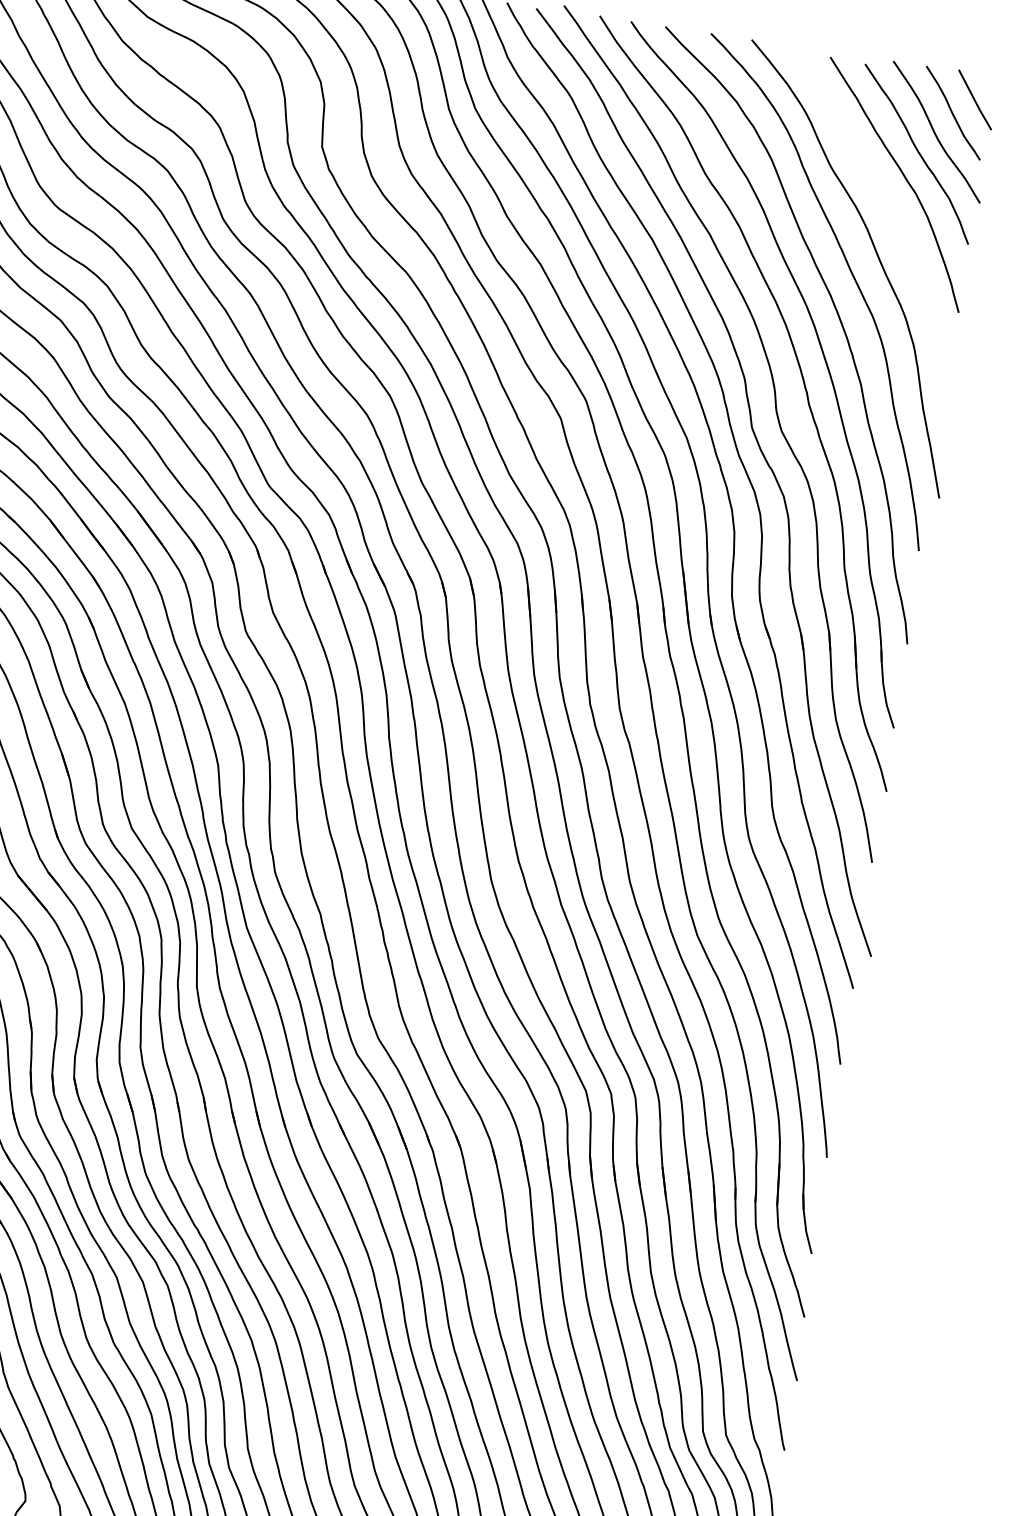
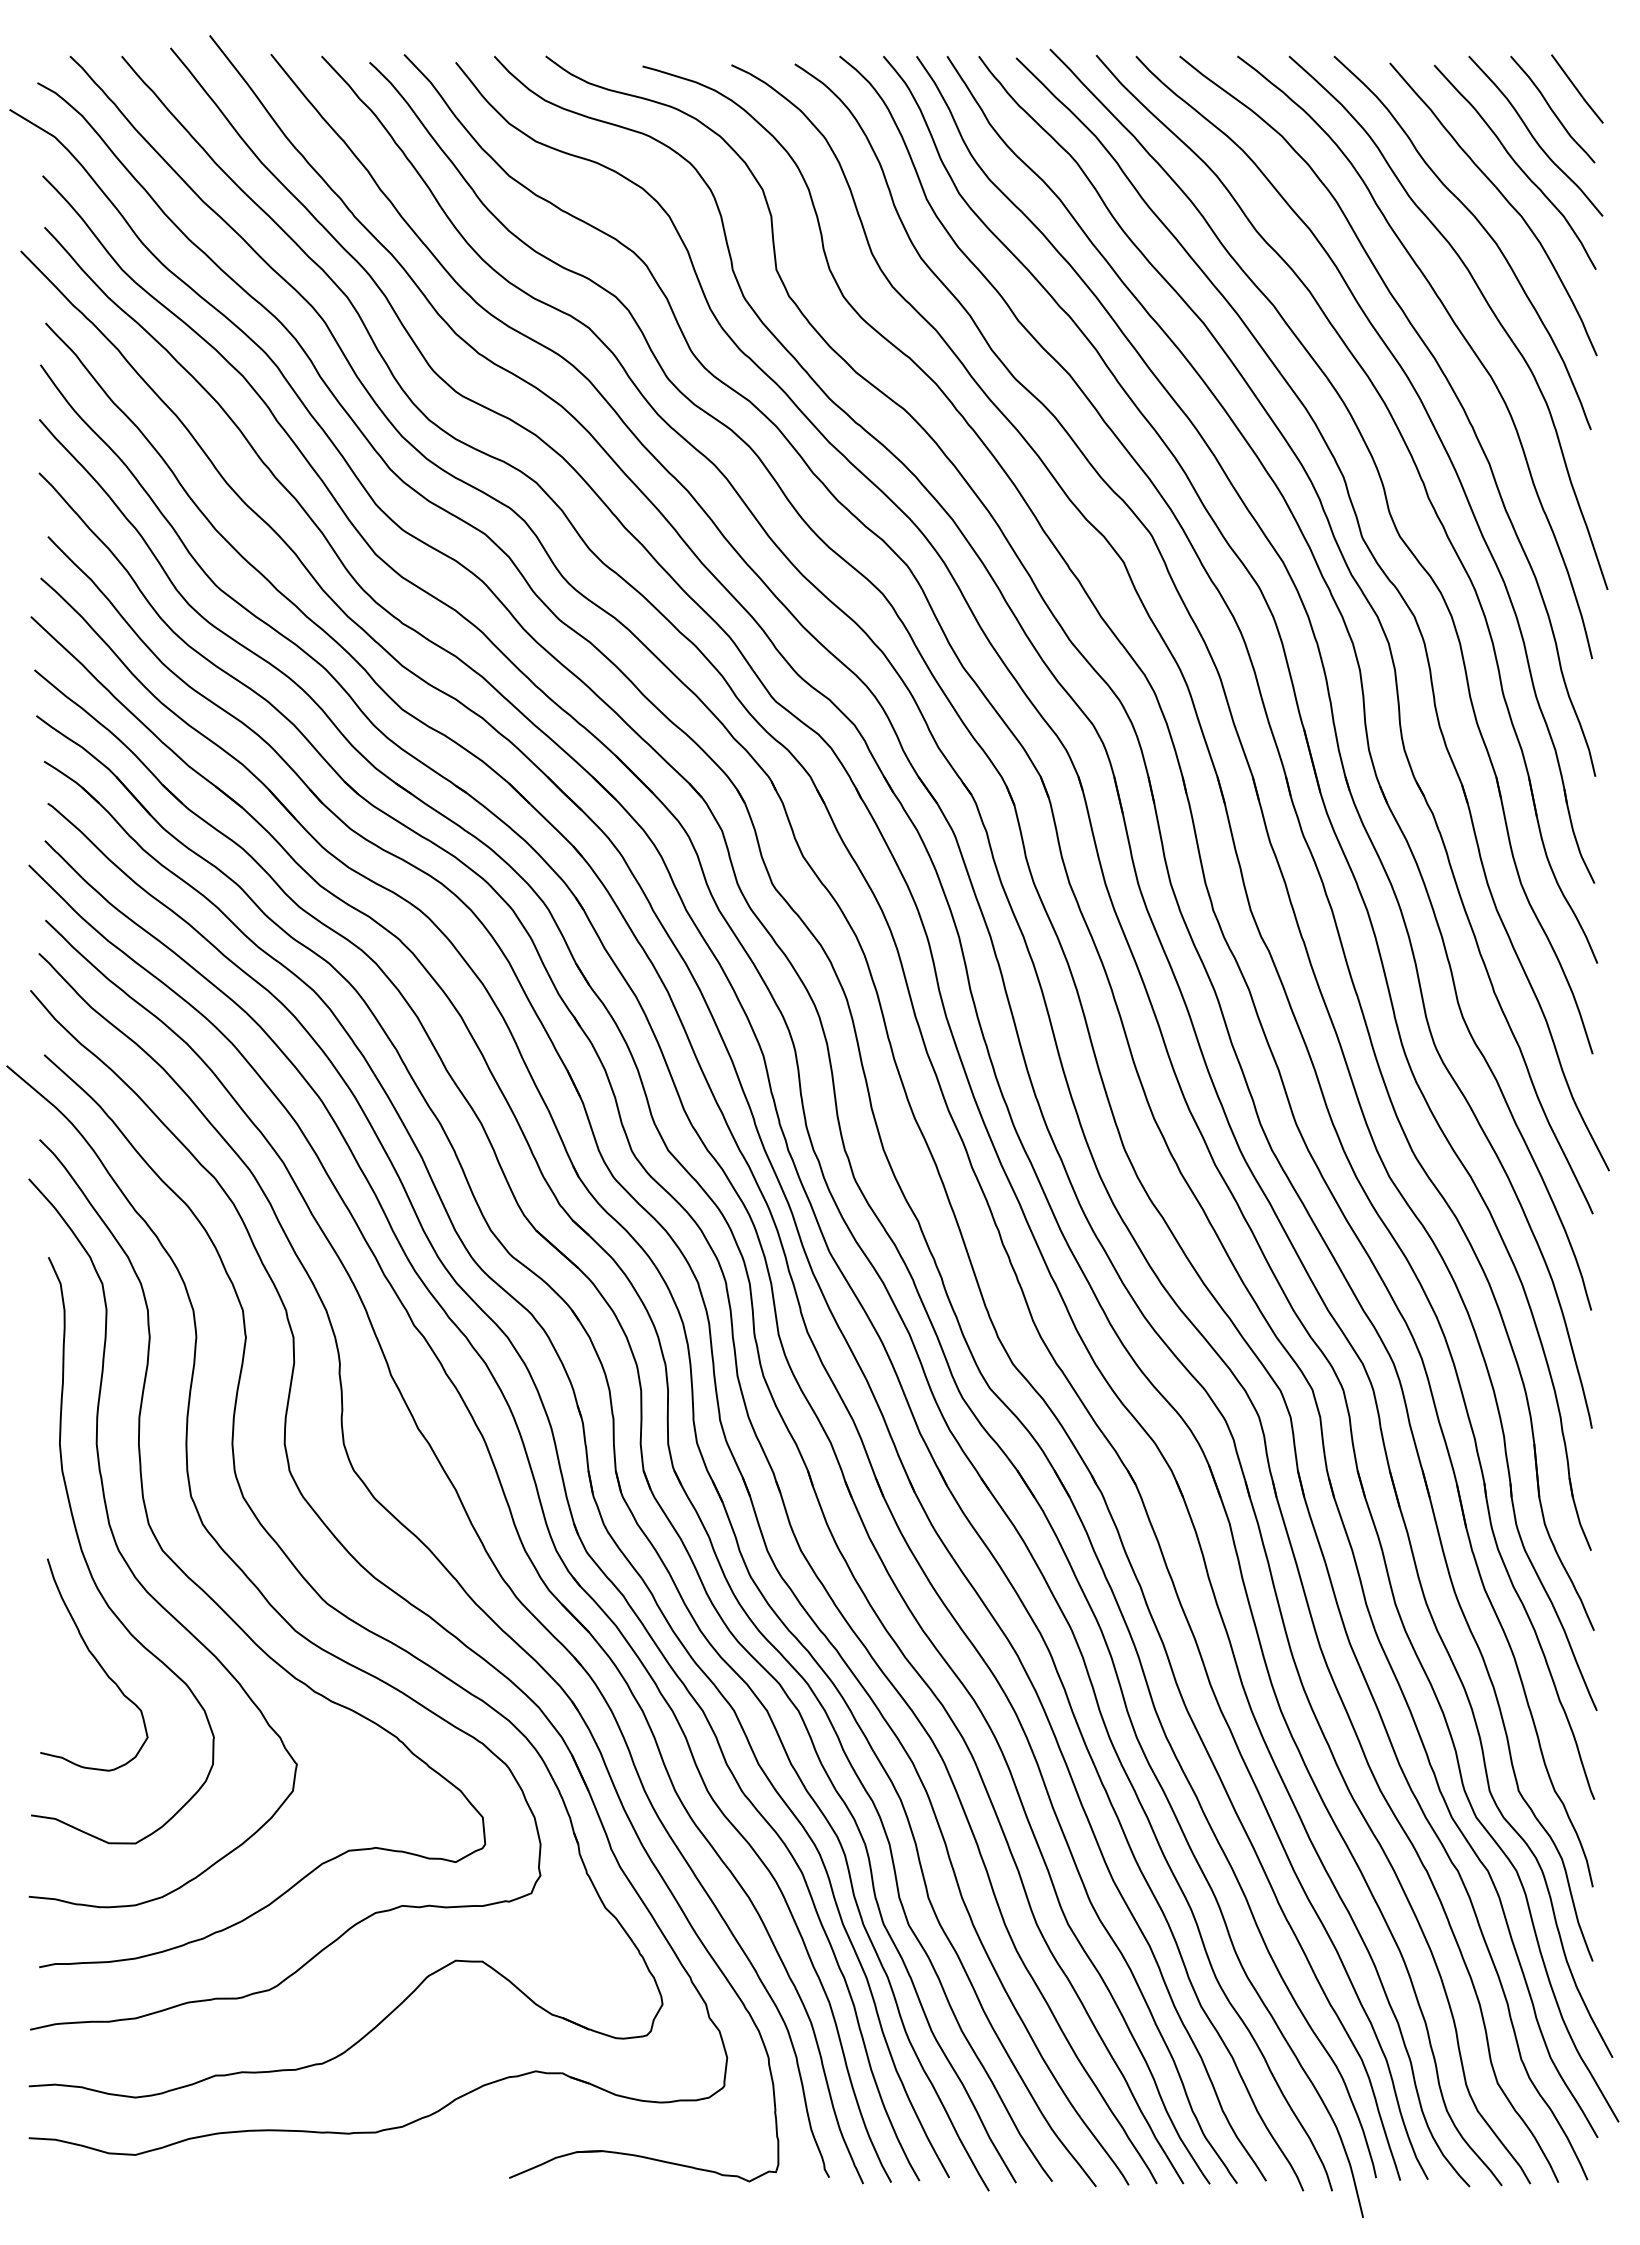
curve: (884, 199) -> (1483, 229), added

